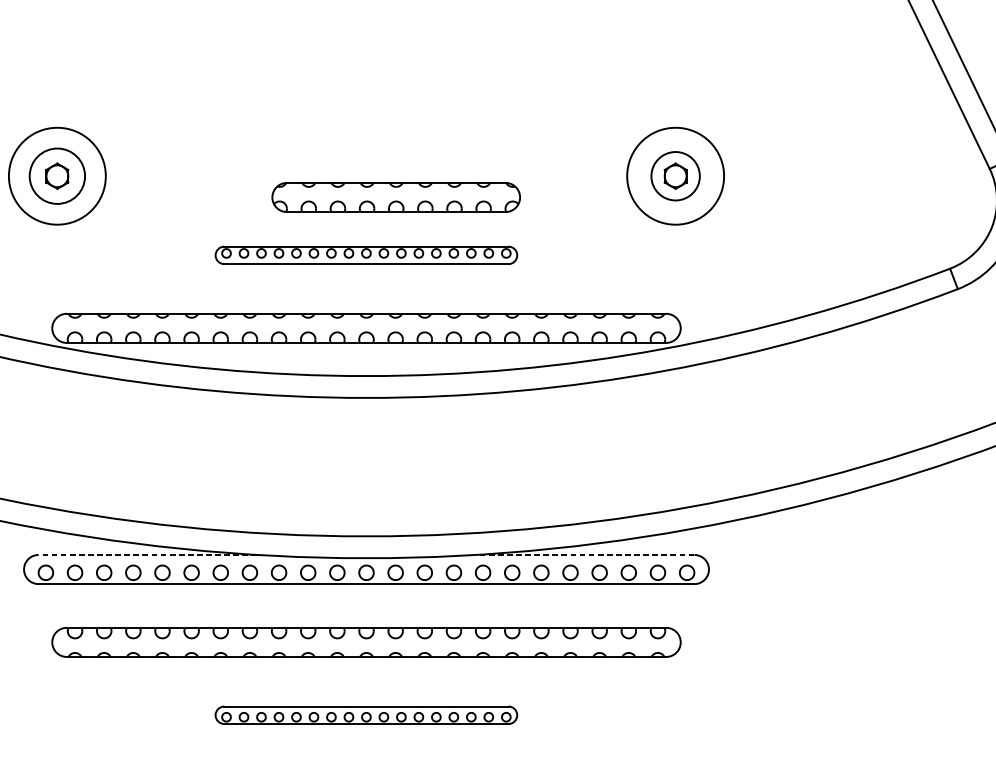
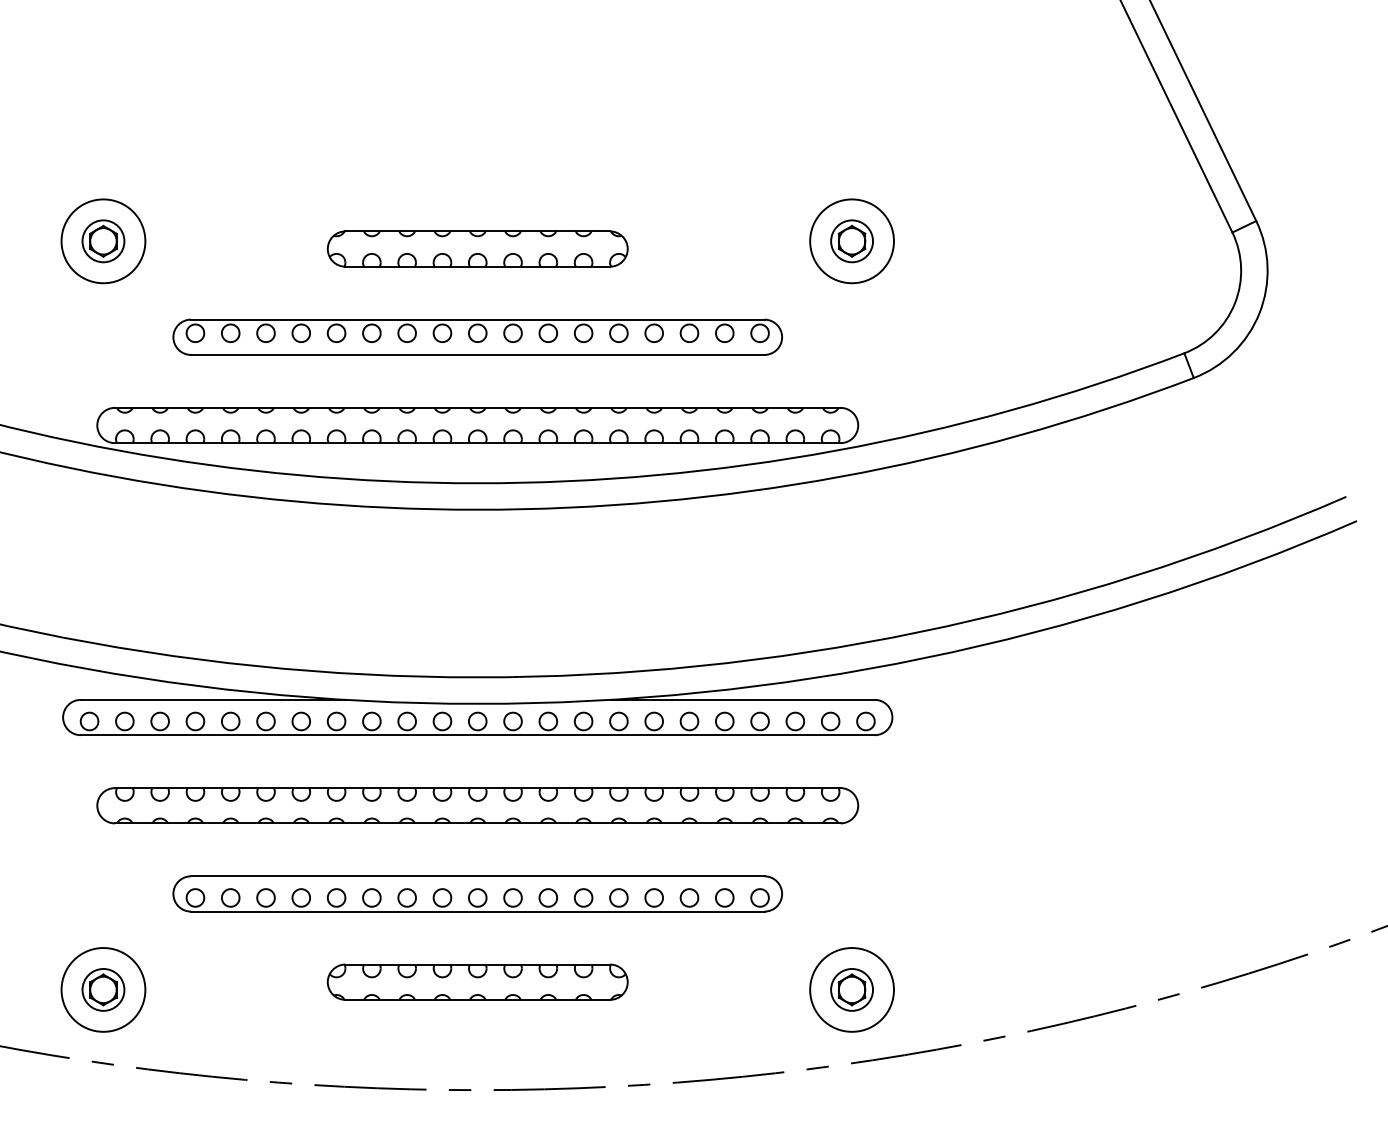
circle: (57, 176) -> (103, 241), size x0.62
circle: (57, 176) -> (103, 241), size x0.71
circle: (675, 176) -> (851, 241), size x0.71
circle: (676, 176) -> (852, 241), size x0.71
part: (396, 197) -> (477, 248), moved
part: (366, 254) -> (477, 336), size x1.67
line: (147, 554) -> (212, 699), dashed -> solid
line: (584, 554) -> (741, 699), dashed -> solid
part: (366, 714) -> (477, 893), size x1.67

